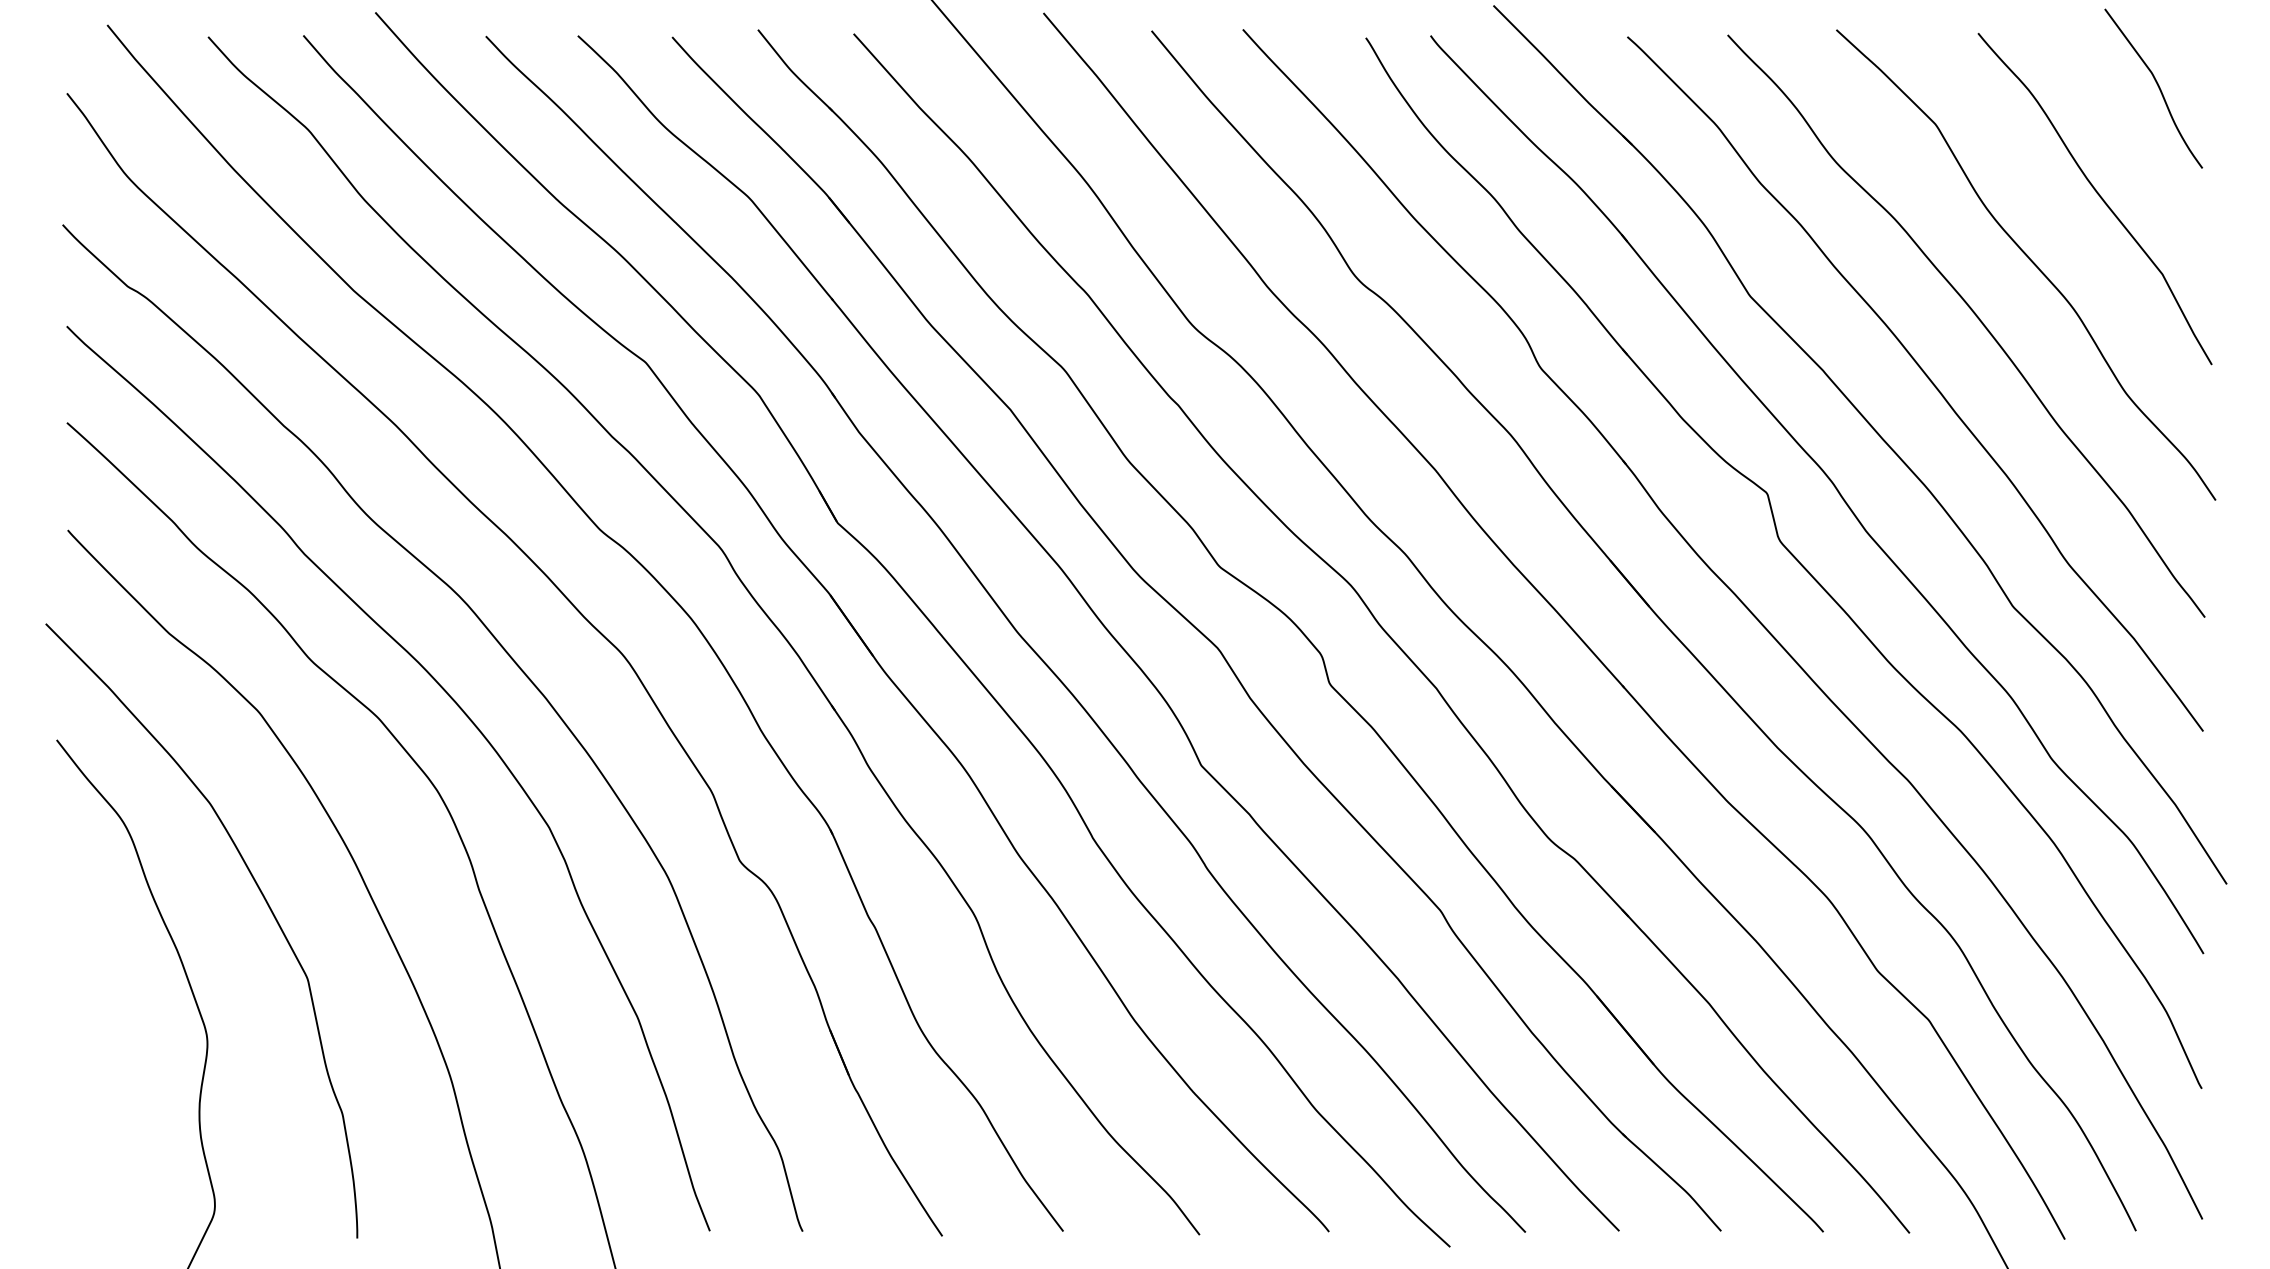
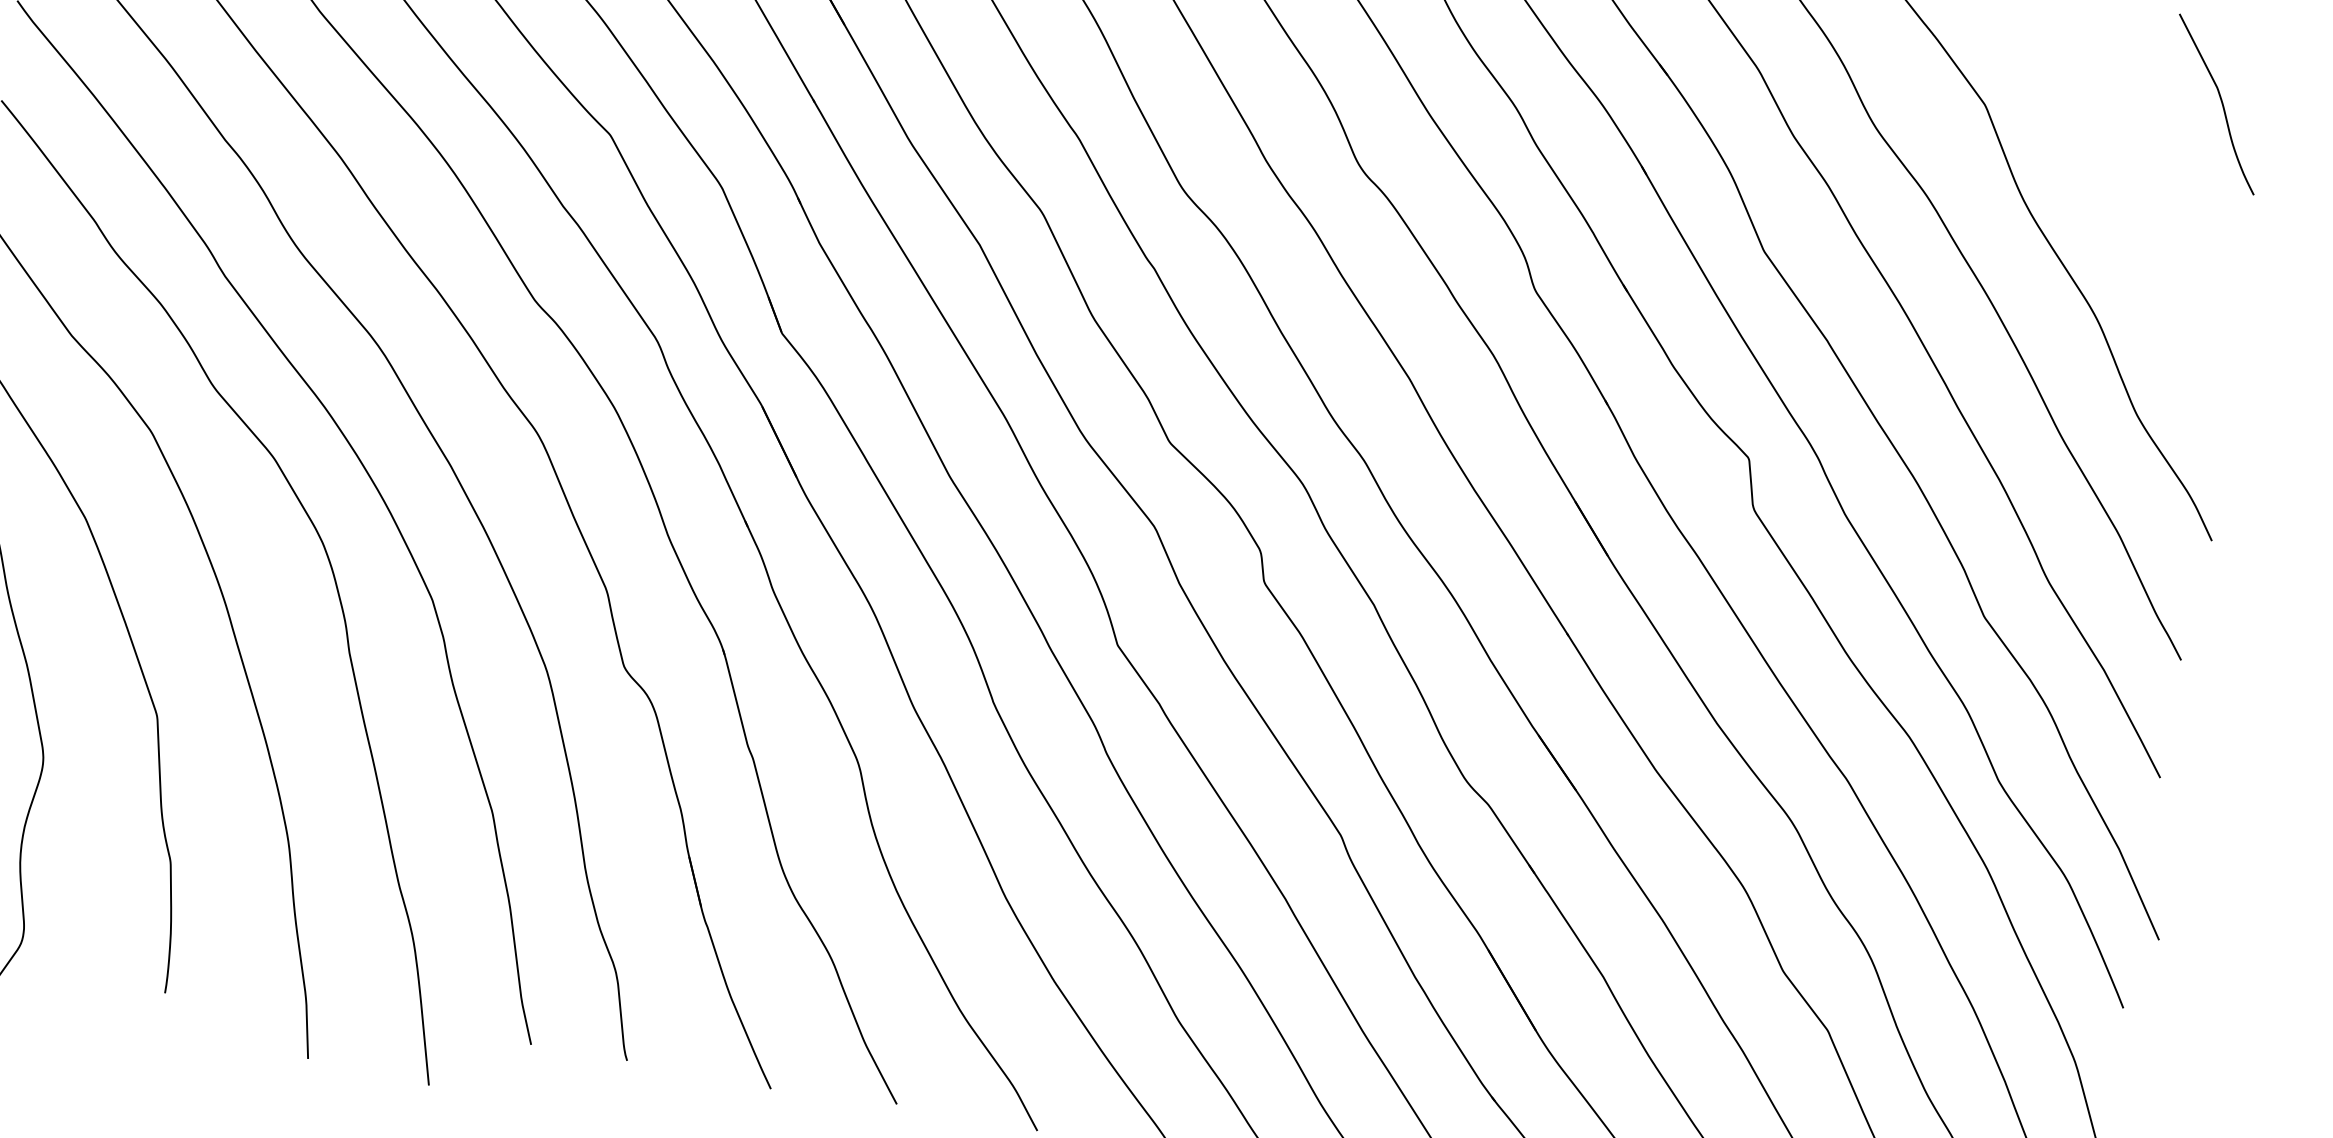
curve: (2099, 197) -> (2142, 208), removed

